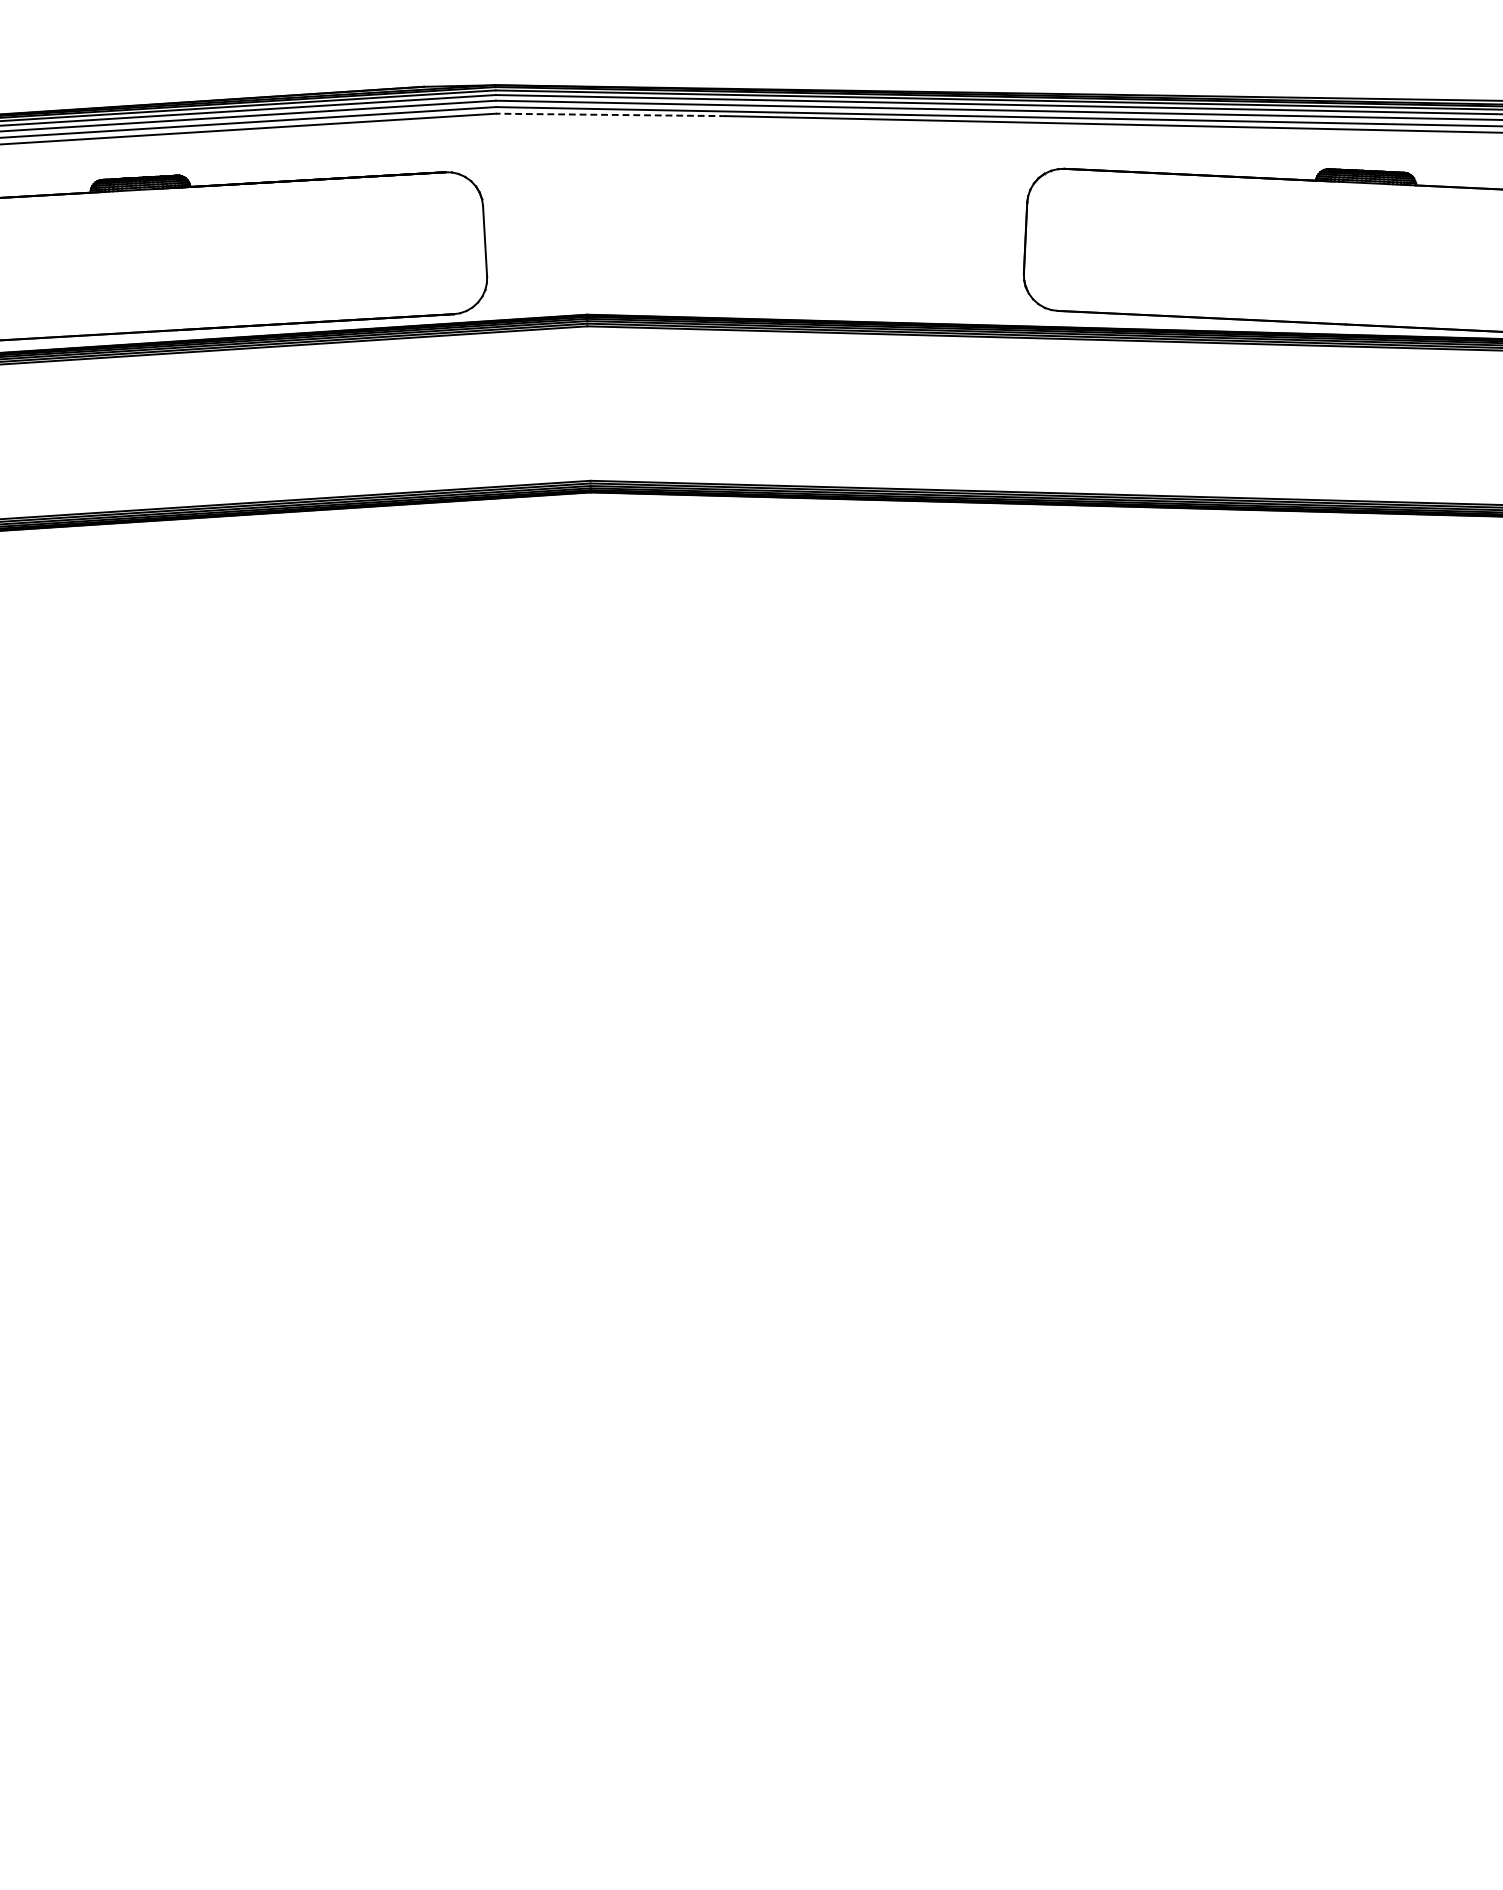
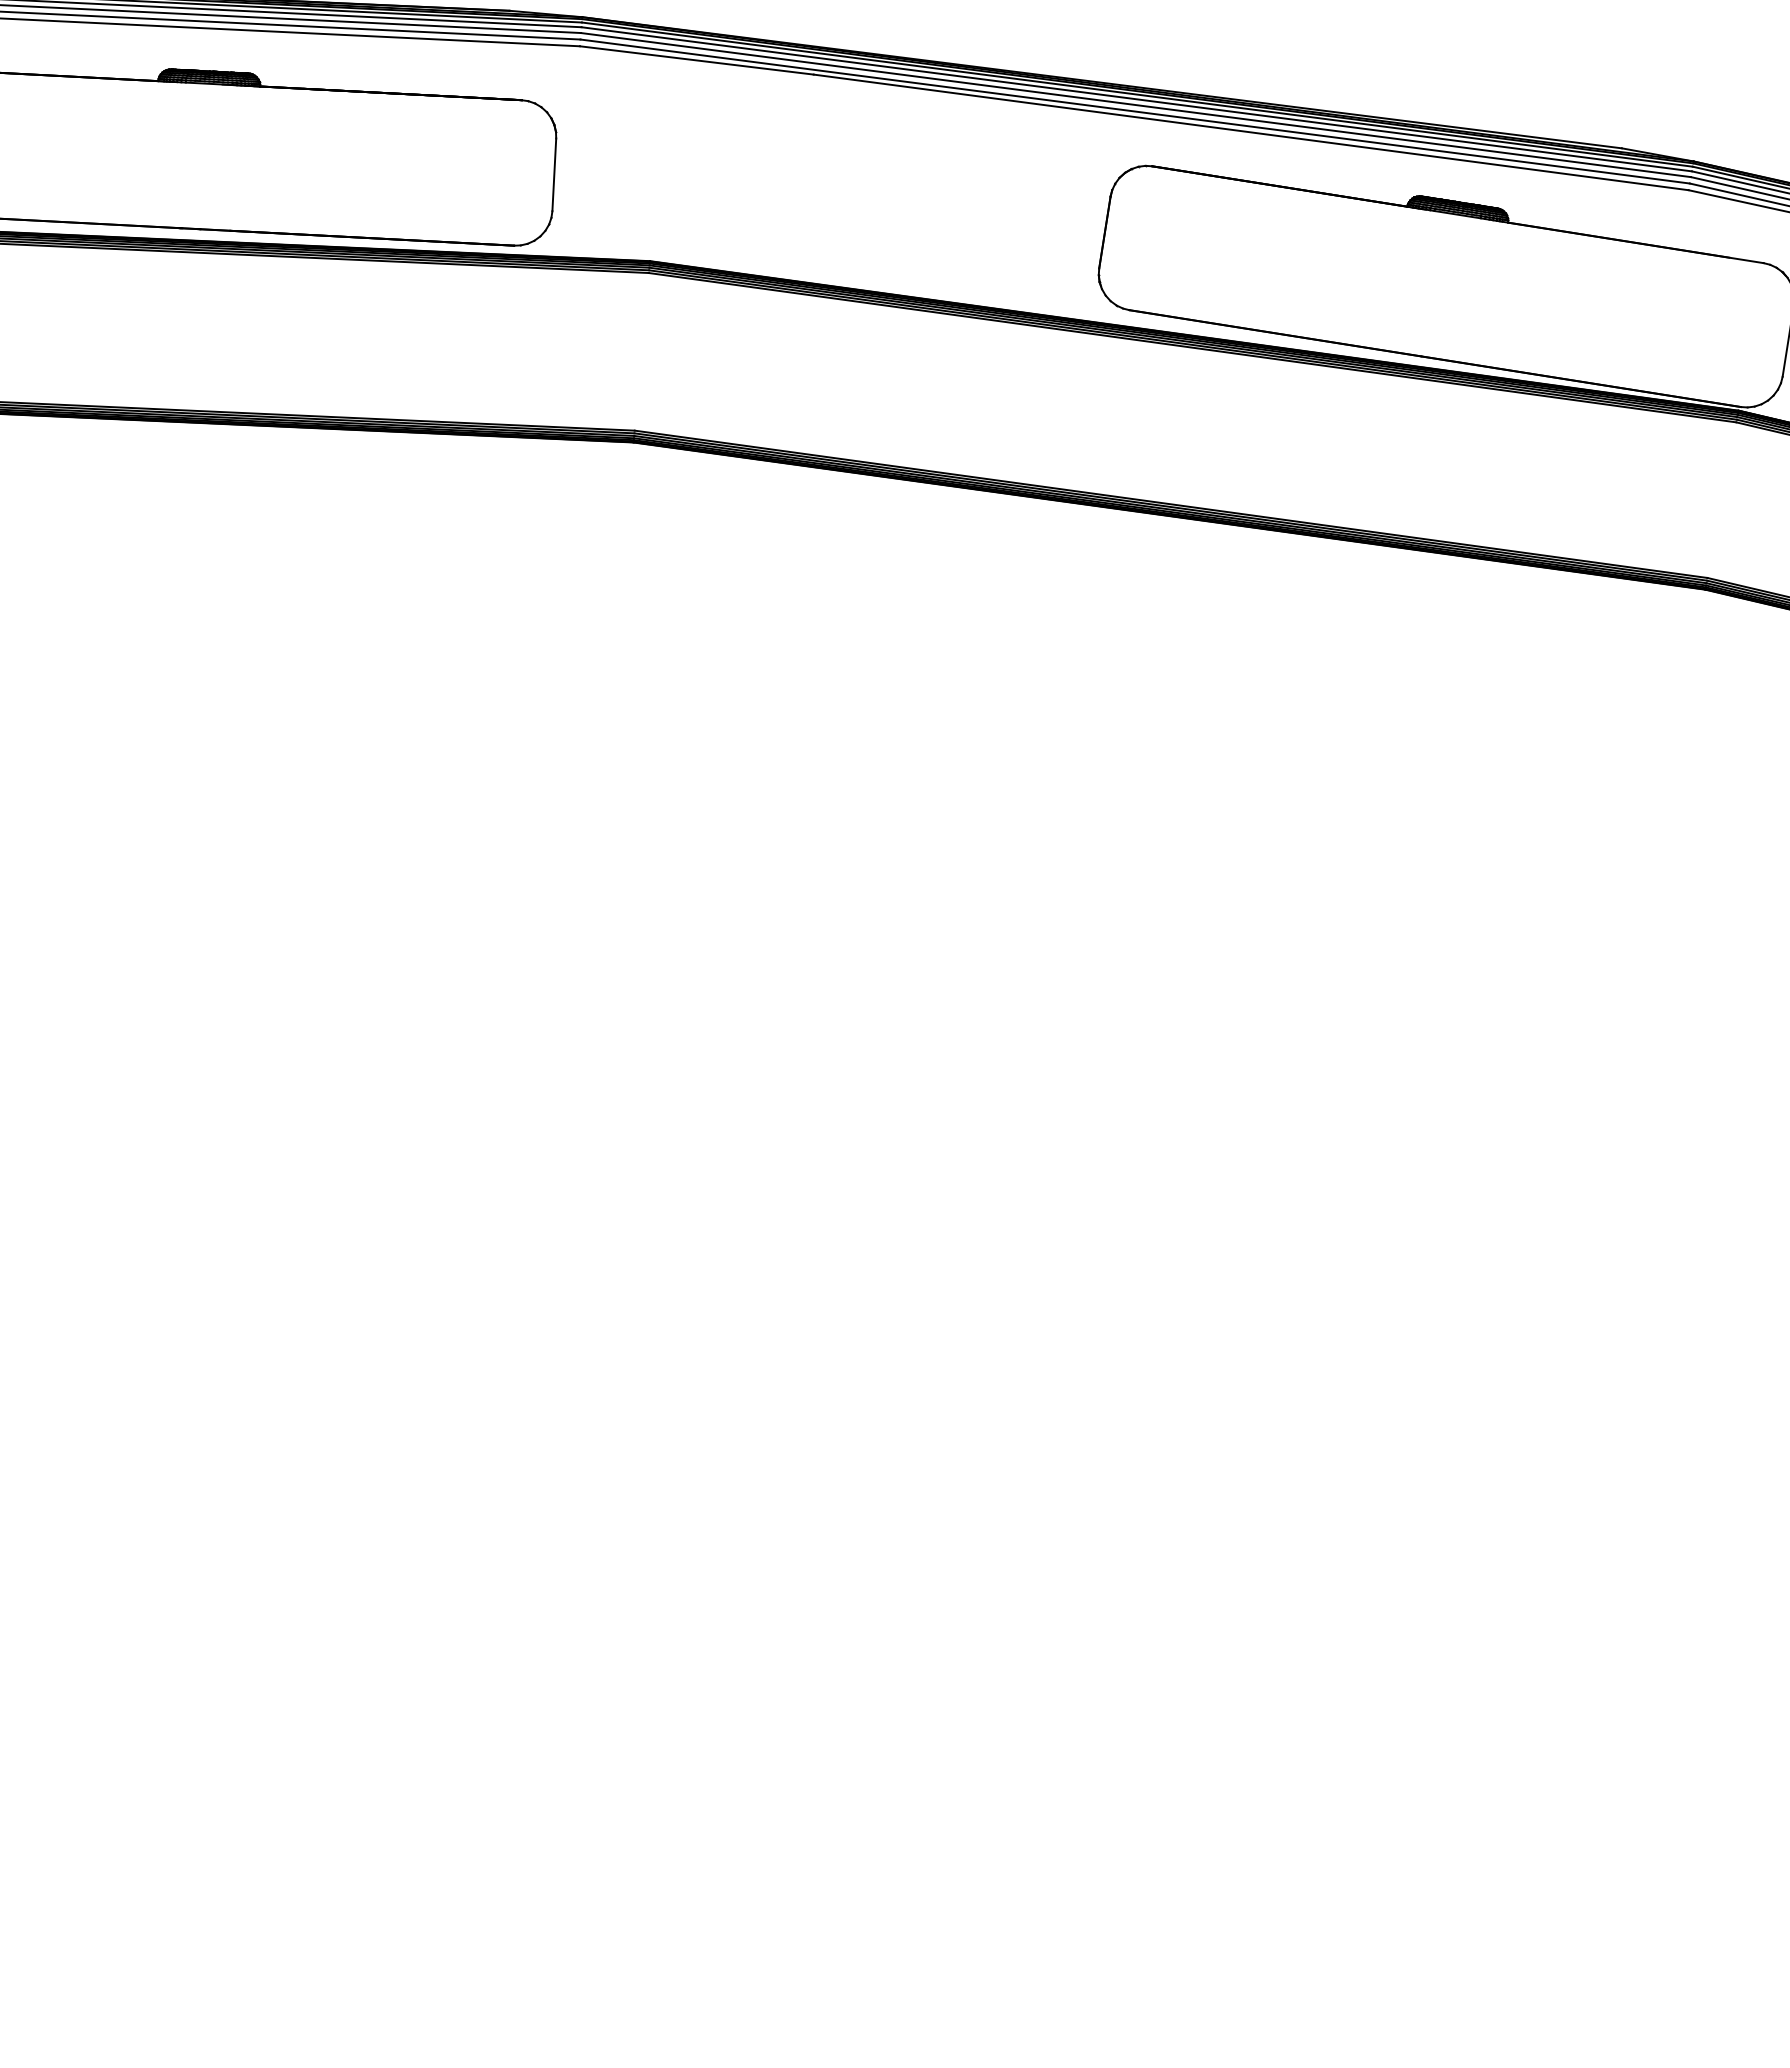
line: (610, 115) -> (696, 60), dashed -> solid

